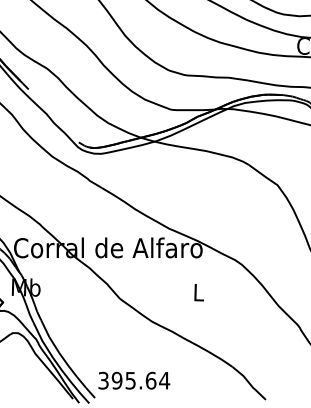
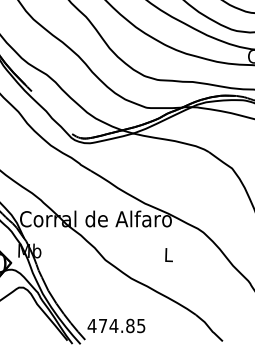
text: (133, 380) -> (116, 325), 395.64 -> 474.85

